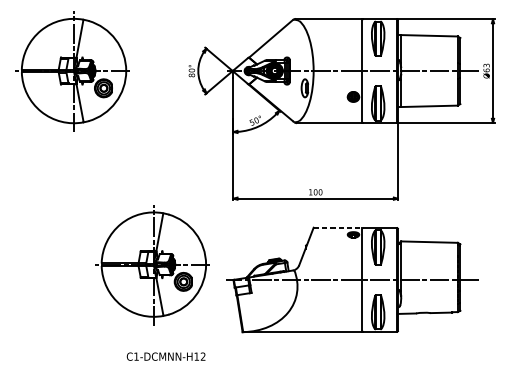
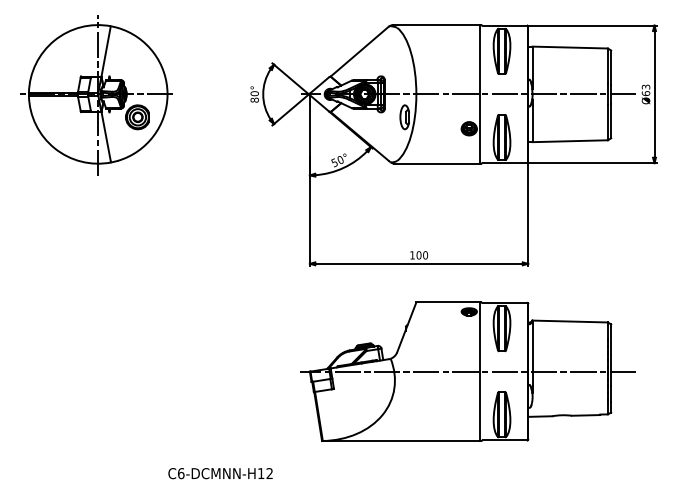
line: (338, 227) -> (449, 302), dashed -> solid
part: (152, 265) -> (202, 352), removed
text: (136, 356) -> (181, 473), C1-DCMNN-H12 -> C6-DCMNN-H12

